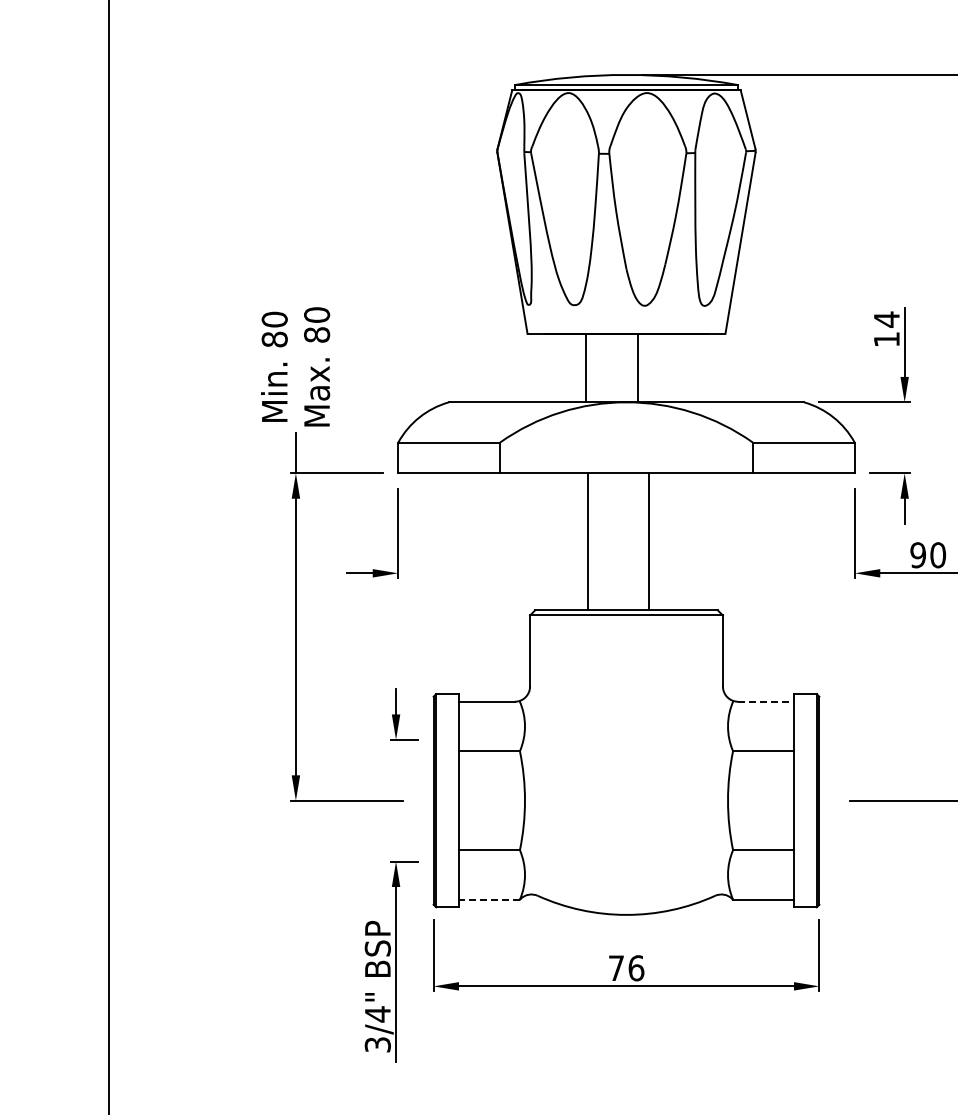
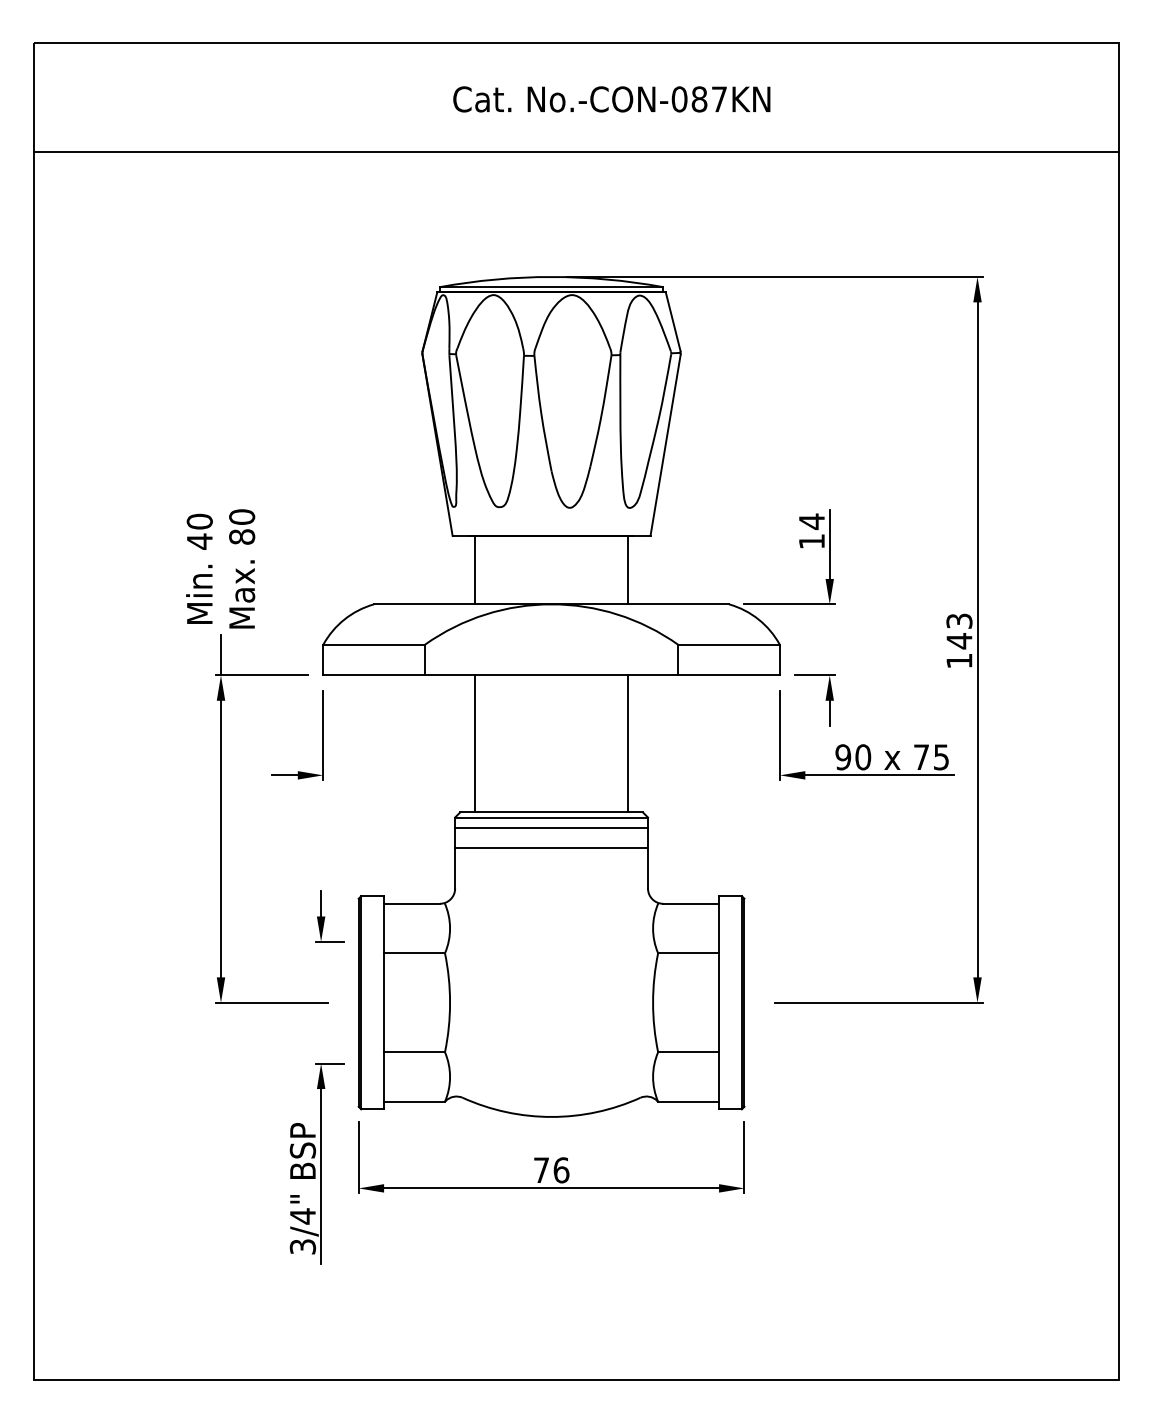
text: (274, 339) -> (199, 541), 80 -> 40
line: (586, 367) -> (475, 569), moved
line: (637, 367) -> (627, 569), moved
line: (588, 541) -> (475, 743), moved
line: (648, 541) -> (627, 743), moved
line: (626, 625) -> (551, 827), added
line: (626, 645) -> (551, 847), added
line: (766, 701) -> (691, 903), dashed -> solid
line: (489, 899) -> (414, 1101), dashed -> solid

